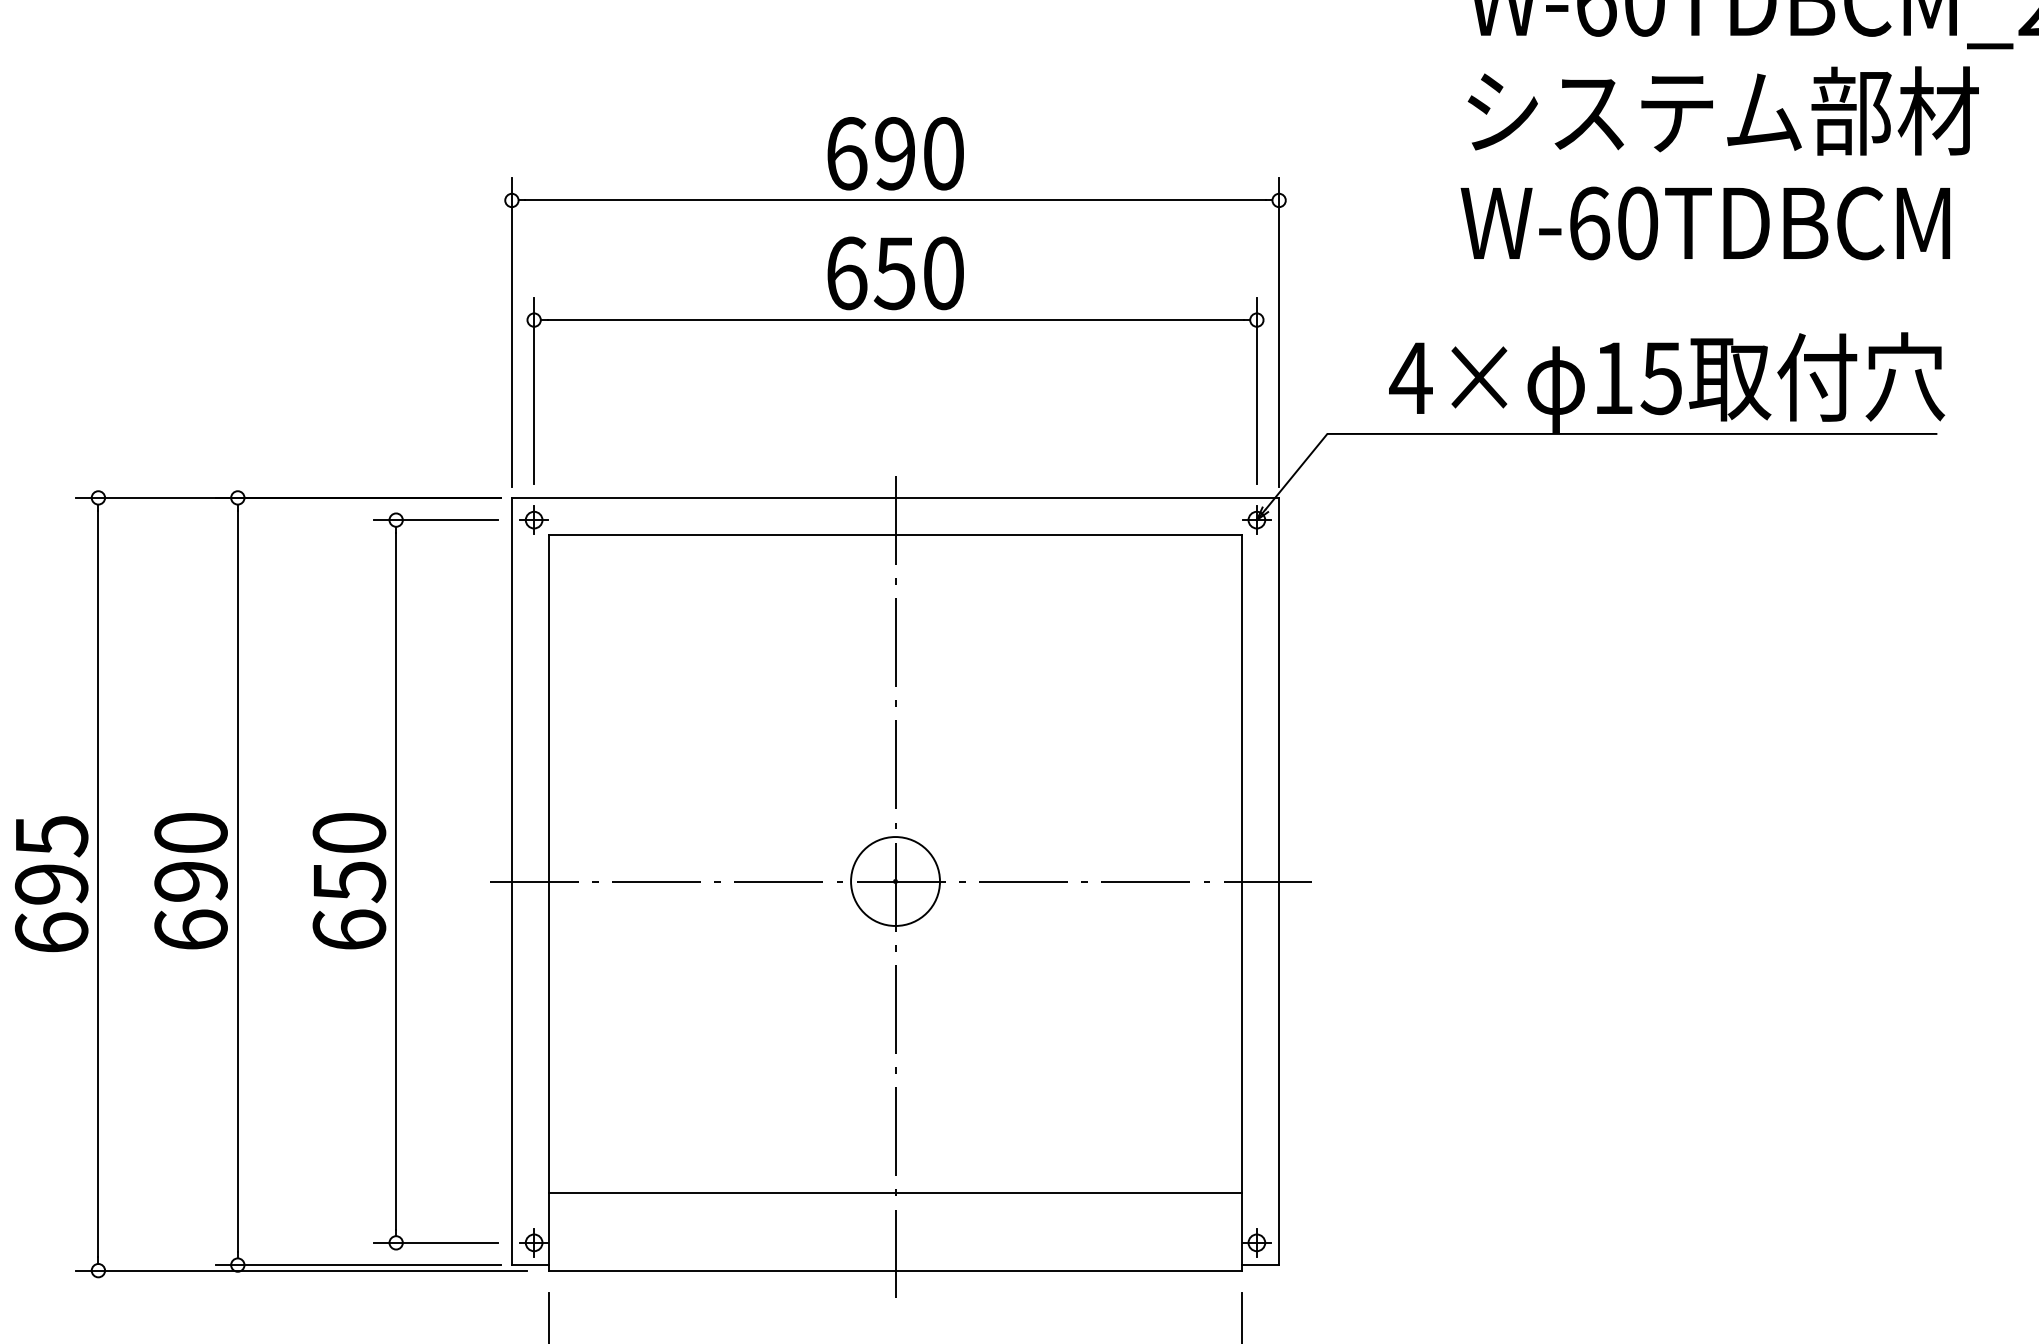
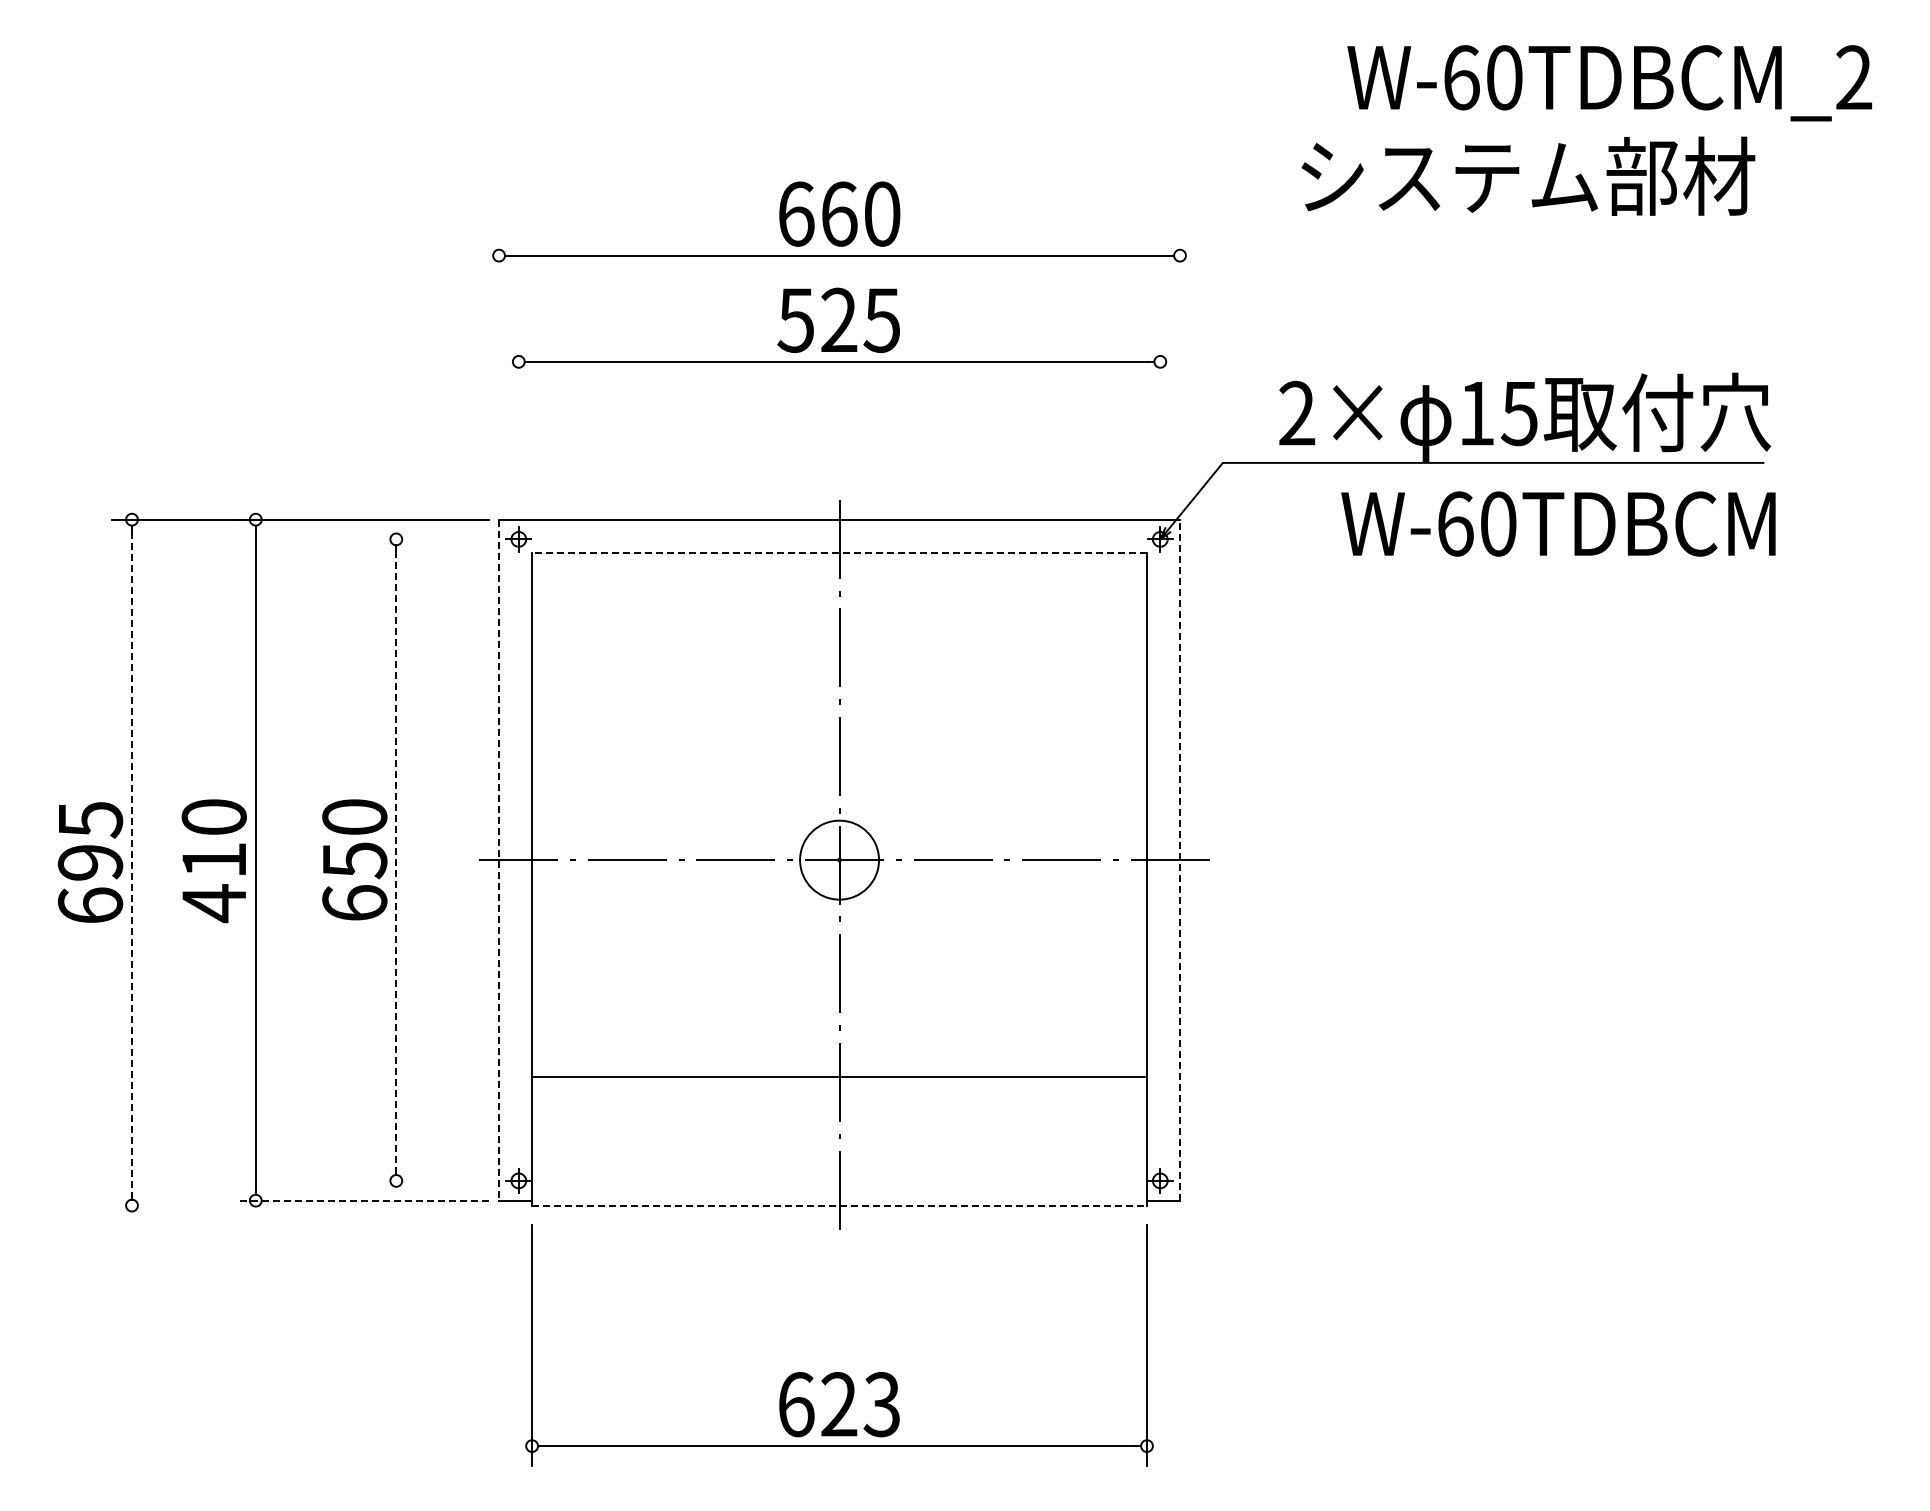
text: (1723, 110) -> (1528, 175), moved
text: (895, 152) -> (839, 213), 690 -> 660
text: (1705, 222) -> (1558, 523), moved
text: (894, 272) -> (838, 319), 650 -> 525
line: (512, 332) -> (499, 372), removed
line: (1279, 332) -> (1180, 372), removed
text: (1410, 377) -> (1296, 412), 4× -> 2×
line: (533, 390) -> (518, 424), removed
line: (1257, 390) -> (1160, 424), removed
line: (435, 520) -> (431, 539), removed
line: (895, 534) -> (839, 552), solid -> dashed
line: (1279, 880) -> (1180, 859), solid -> dashed
line: (396, 881) -> (396, 860), solid -> dashed
line: (512, 881) -> (499, 860), solid -> dashed
line: (98, 885) -> (132, 863), solid -> dashed
text: (190, 906) -> (213, 882), 690 -> 410
line: (895, 1192) -> (839, 1076), moved
line: (435, 1242) -> (431, 1180), removed
line: (358, 1264) -> (362, 1200), solid -> dashed
line: (301, 1270) -> (312, 1205), removed
line: (896, 1270) -> (840, 1205), solid -> dashed

